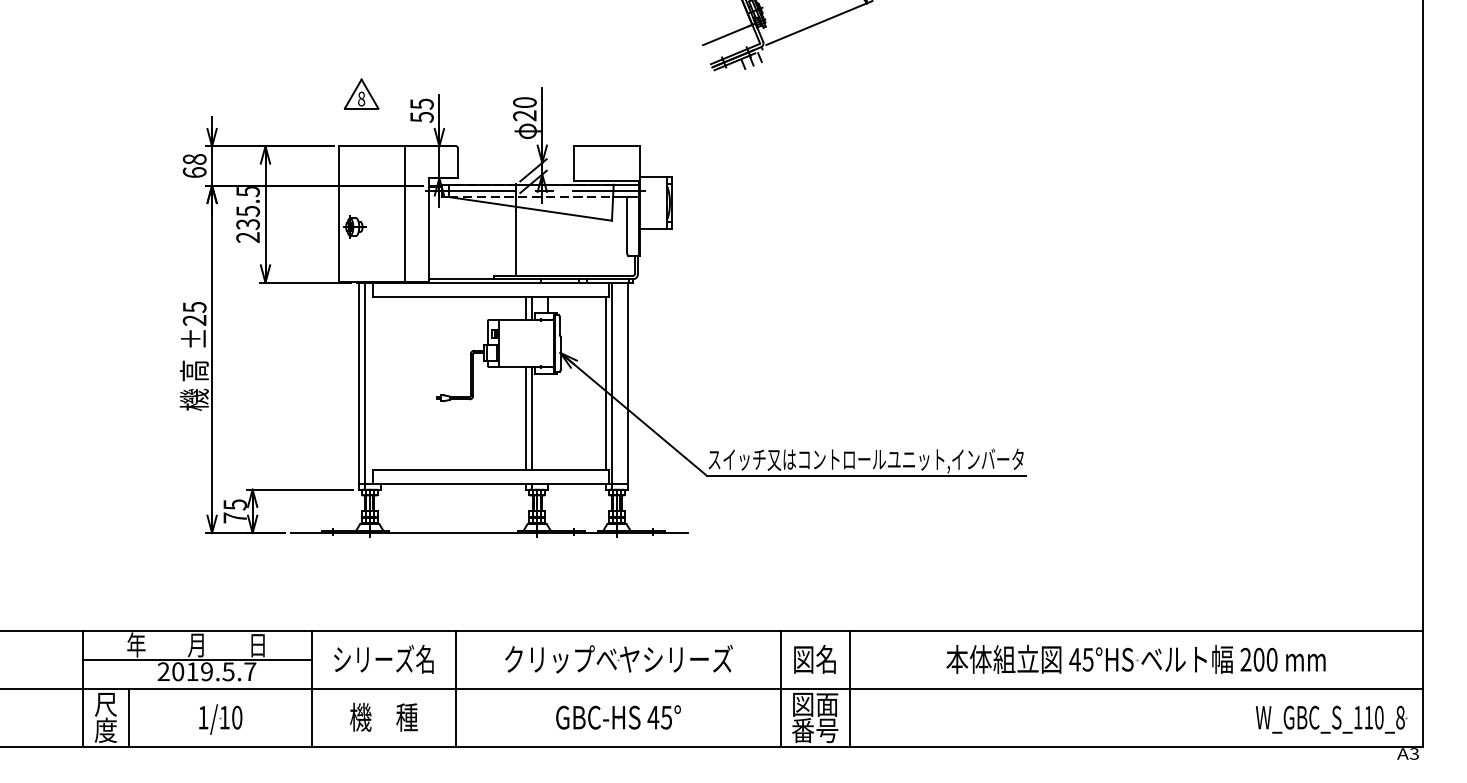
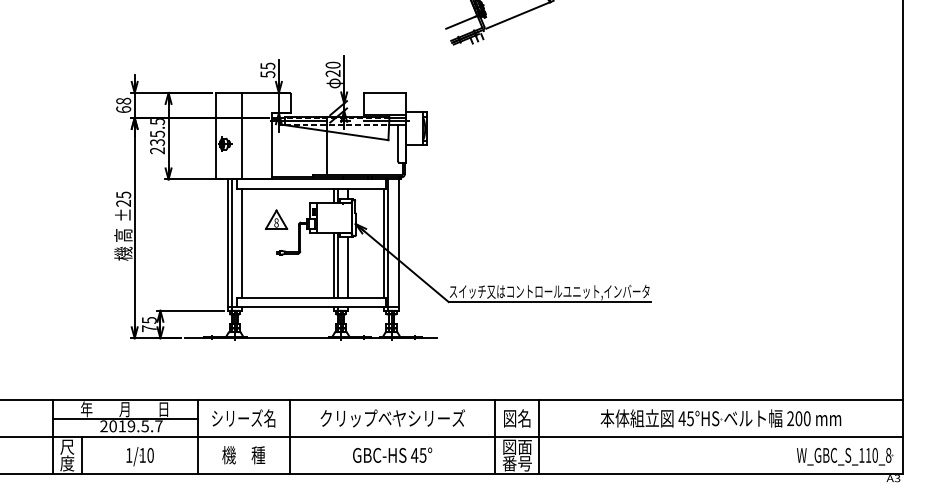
part: (361, 93) -> (276, 219), moved
line: (405, 213) -> (242, 135), moved
line: (380, 383) -> (241, 243), added
line: (549, 421) -> (348, 267), added

